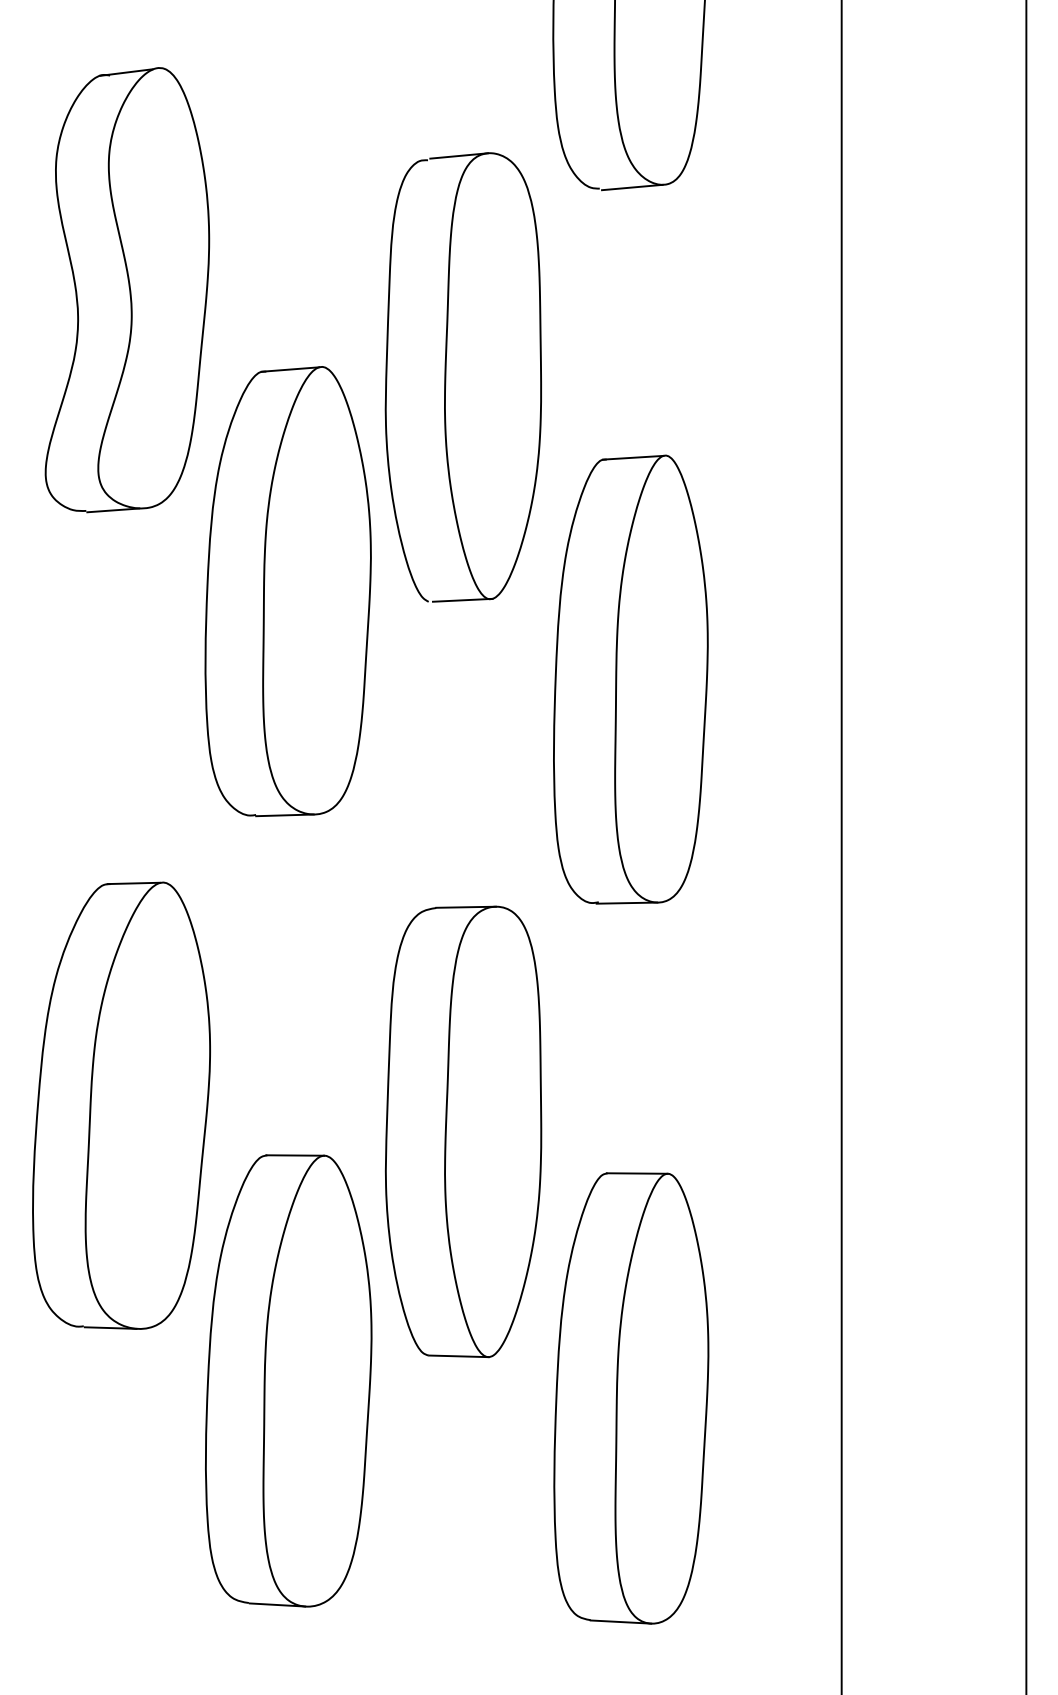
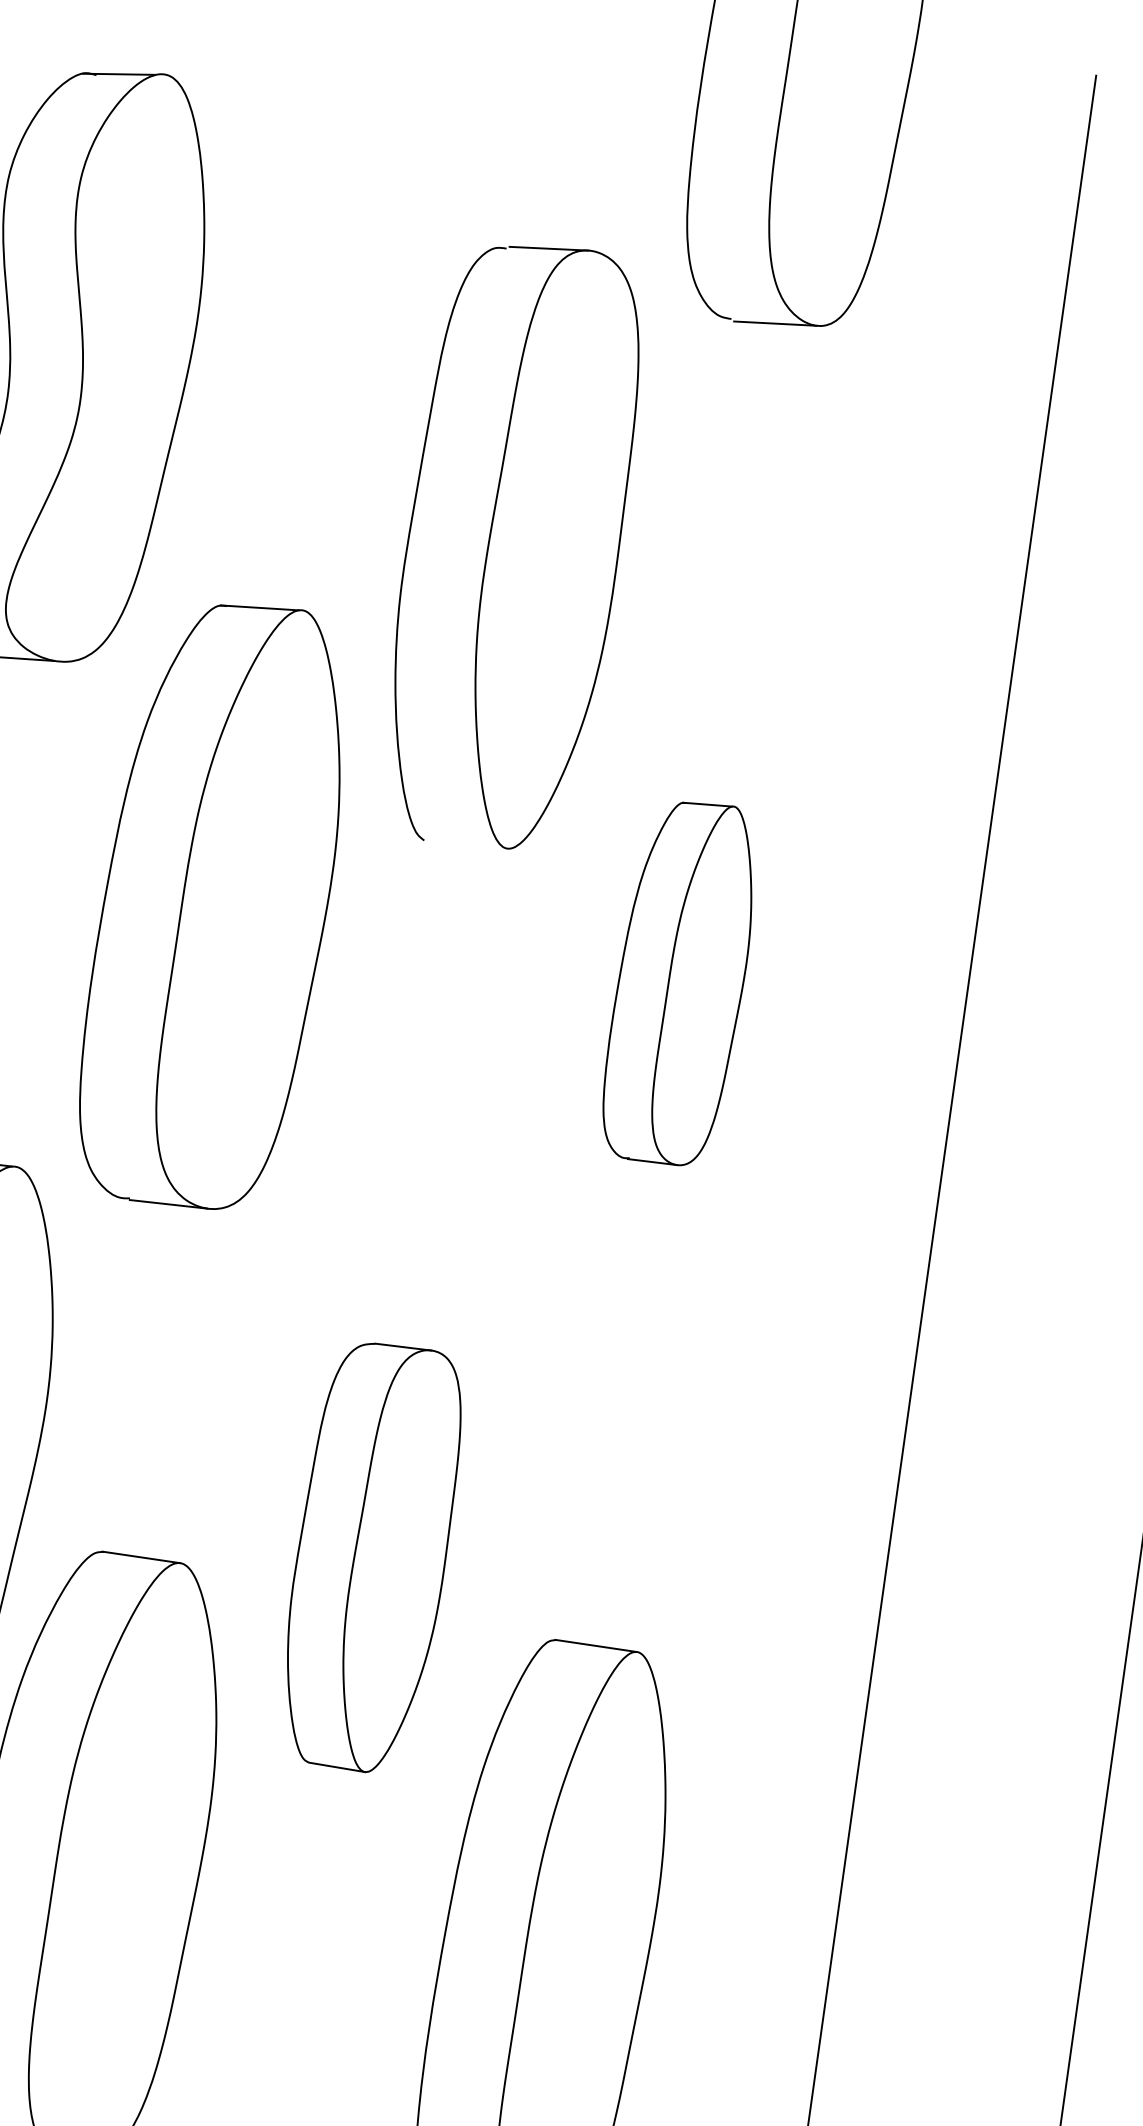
part: (287, 591) -> (214, 904), moved
line: (462, 599) -> (470, 843), removed
part: (630, 679) -> (680, 982), size x0.6
part: (463, 1131) -> (371, 1556), size x0.7

